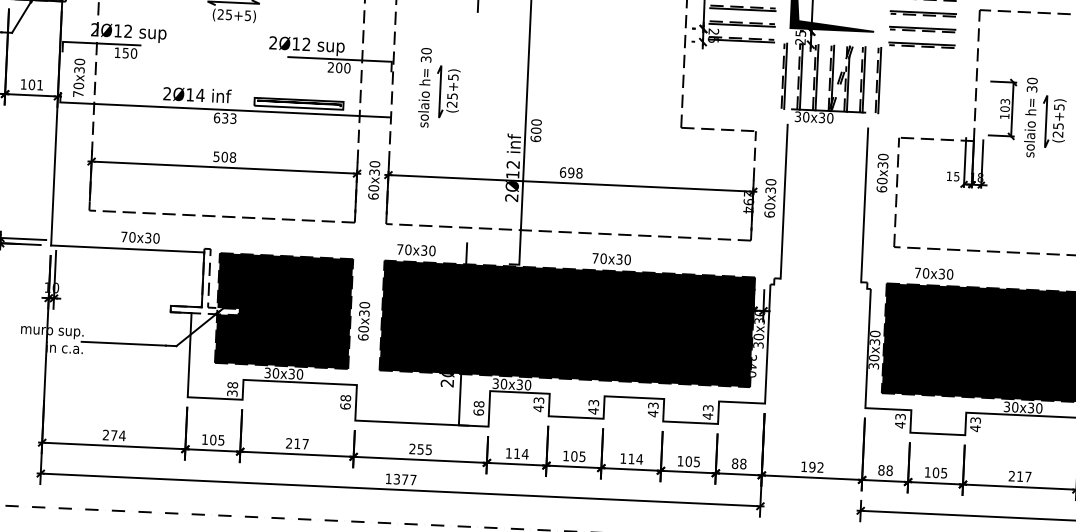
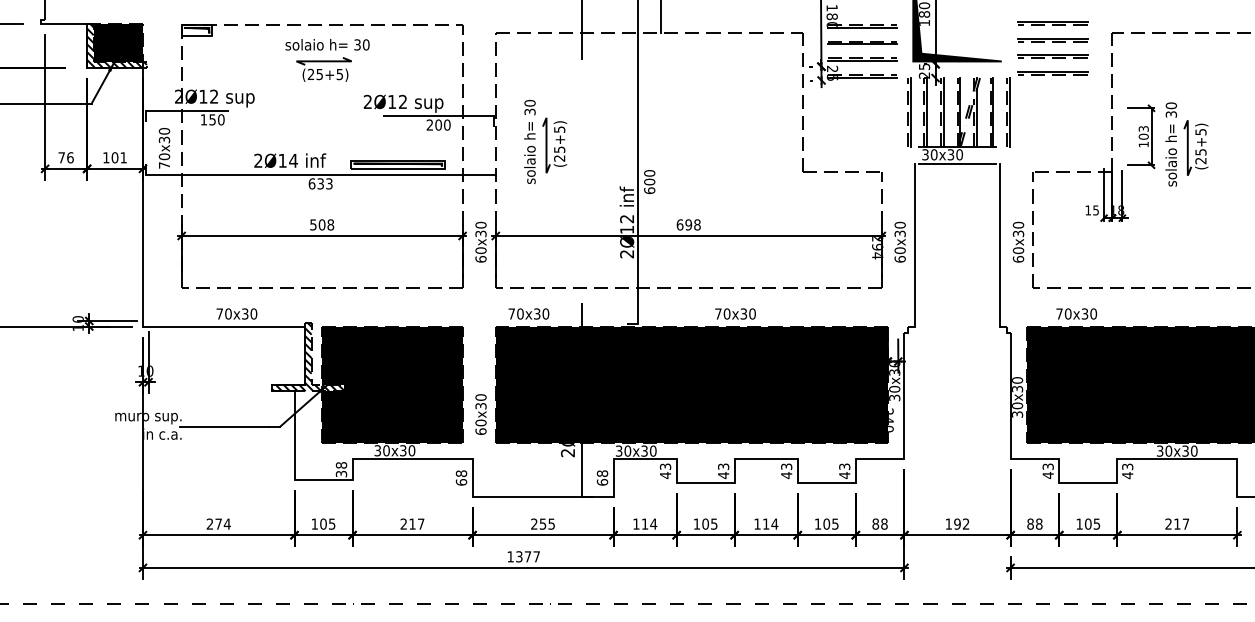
line: (827, 126) -> (957, 163), added
text: (882, 172) -> (1018, 241), moved
hatch: (206, 280) -> (308, 356), added
text: (363, 321) -> (480, 414), moved

